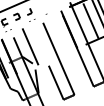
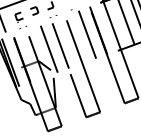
line: (60, 33) -> (87, 34), added
line: (39, 43) -> (60, 45), added

